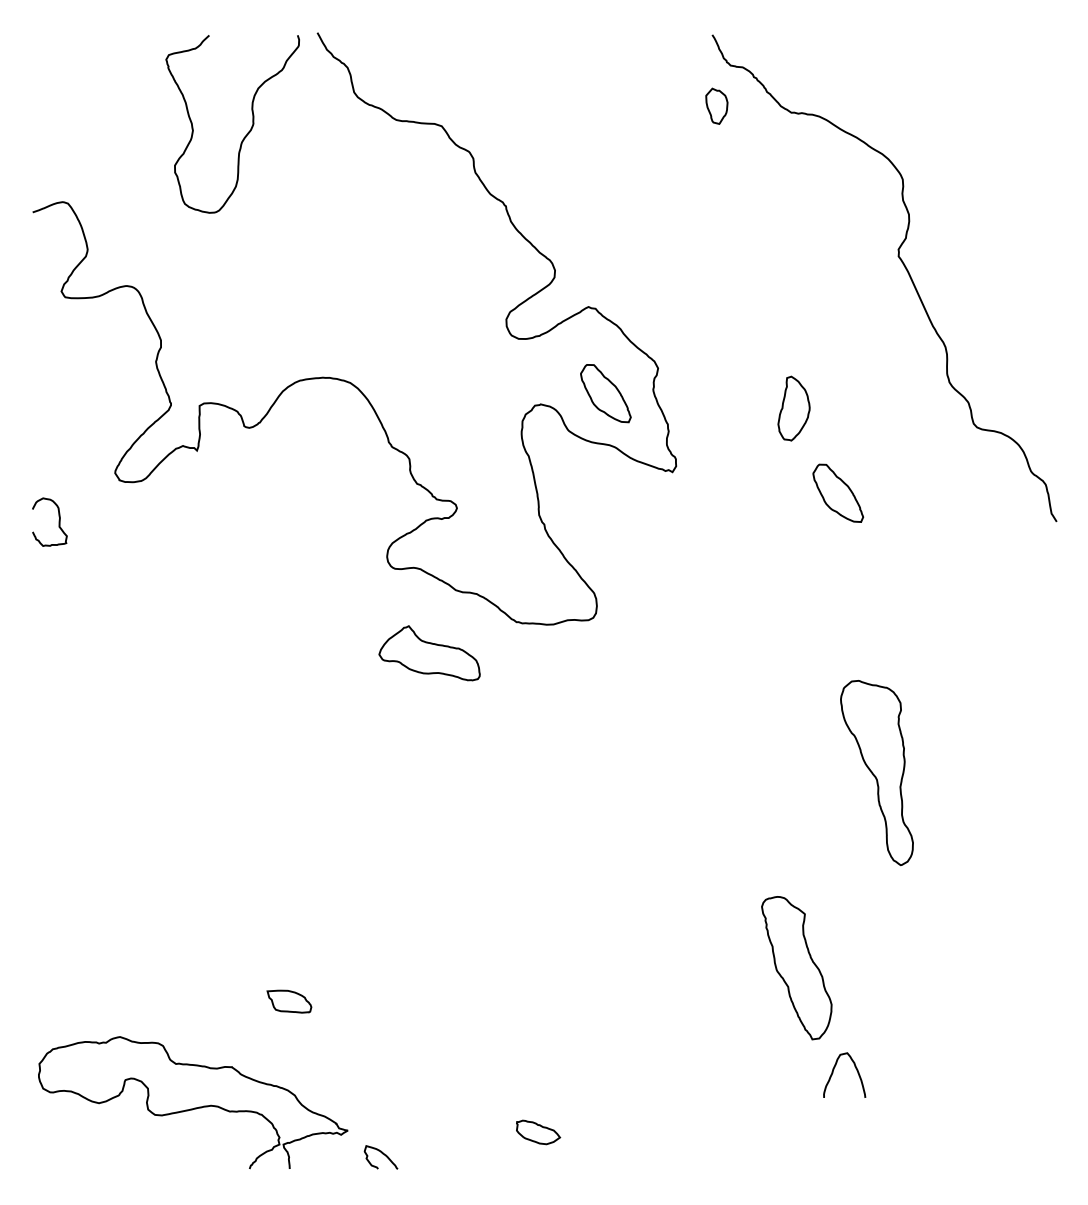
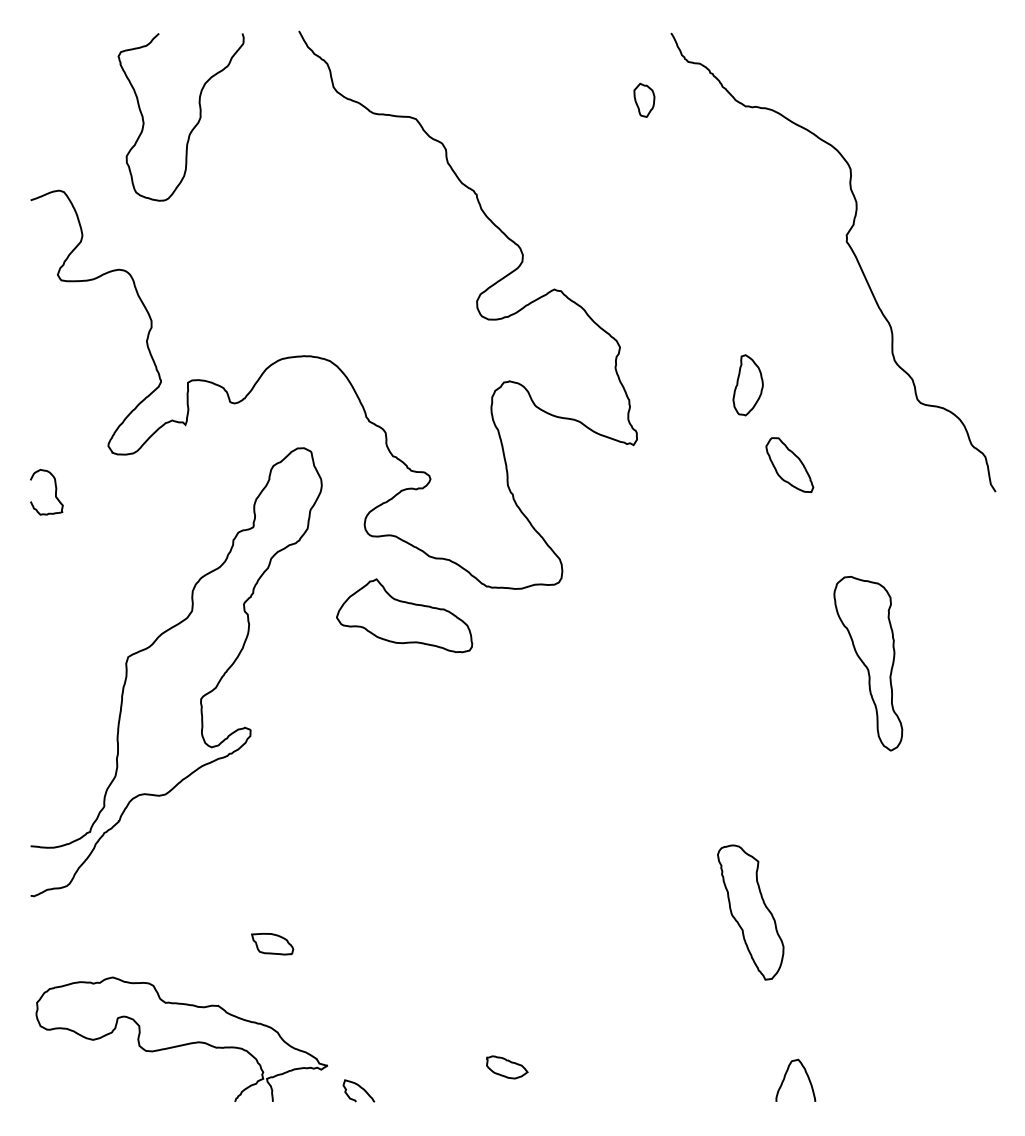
part: (716, 105) -> (644, 99), moved
curve: (246, 132) -> (194, 125), moved
part: (605, 393) -> (570, 371), removed
part: (429, 652) -> (404, 615), size x1.43
curve: (213, 738) -> (201, 696), added
part: (877, 772) -> (868, 663), moved
curve: (833, 1073) -> (785, 1078), moved

